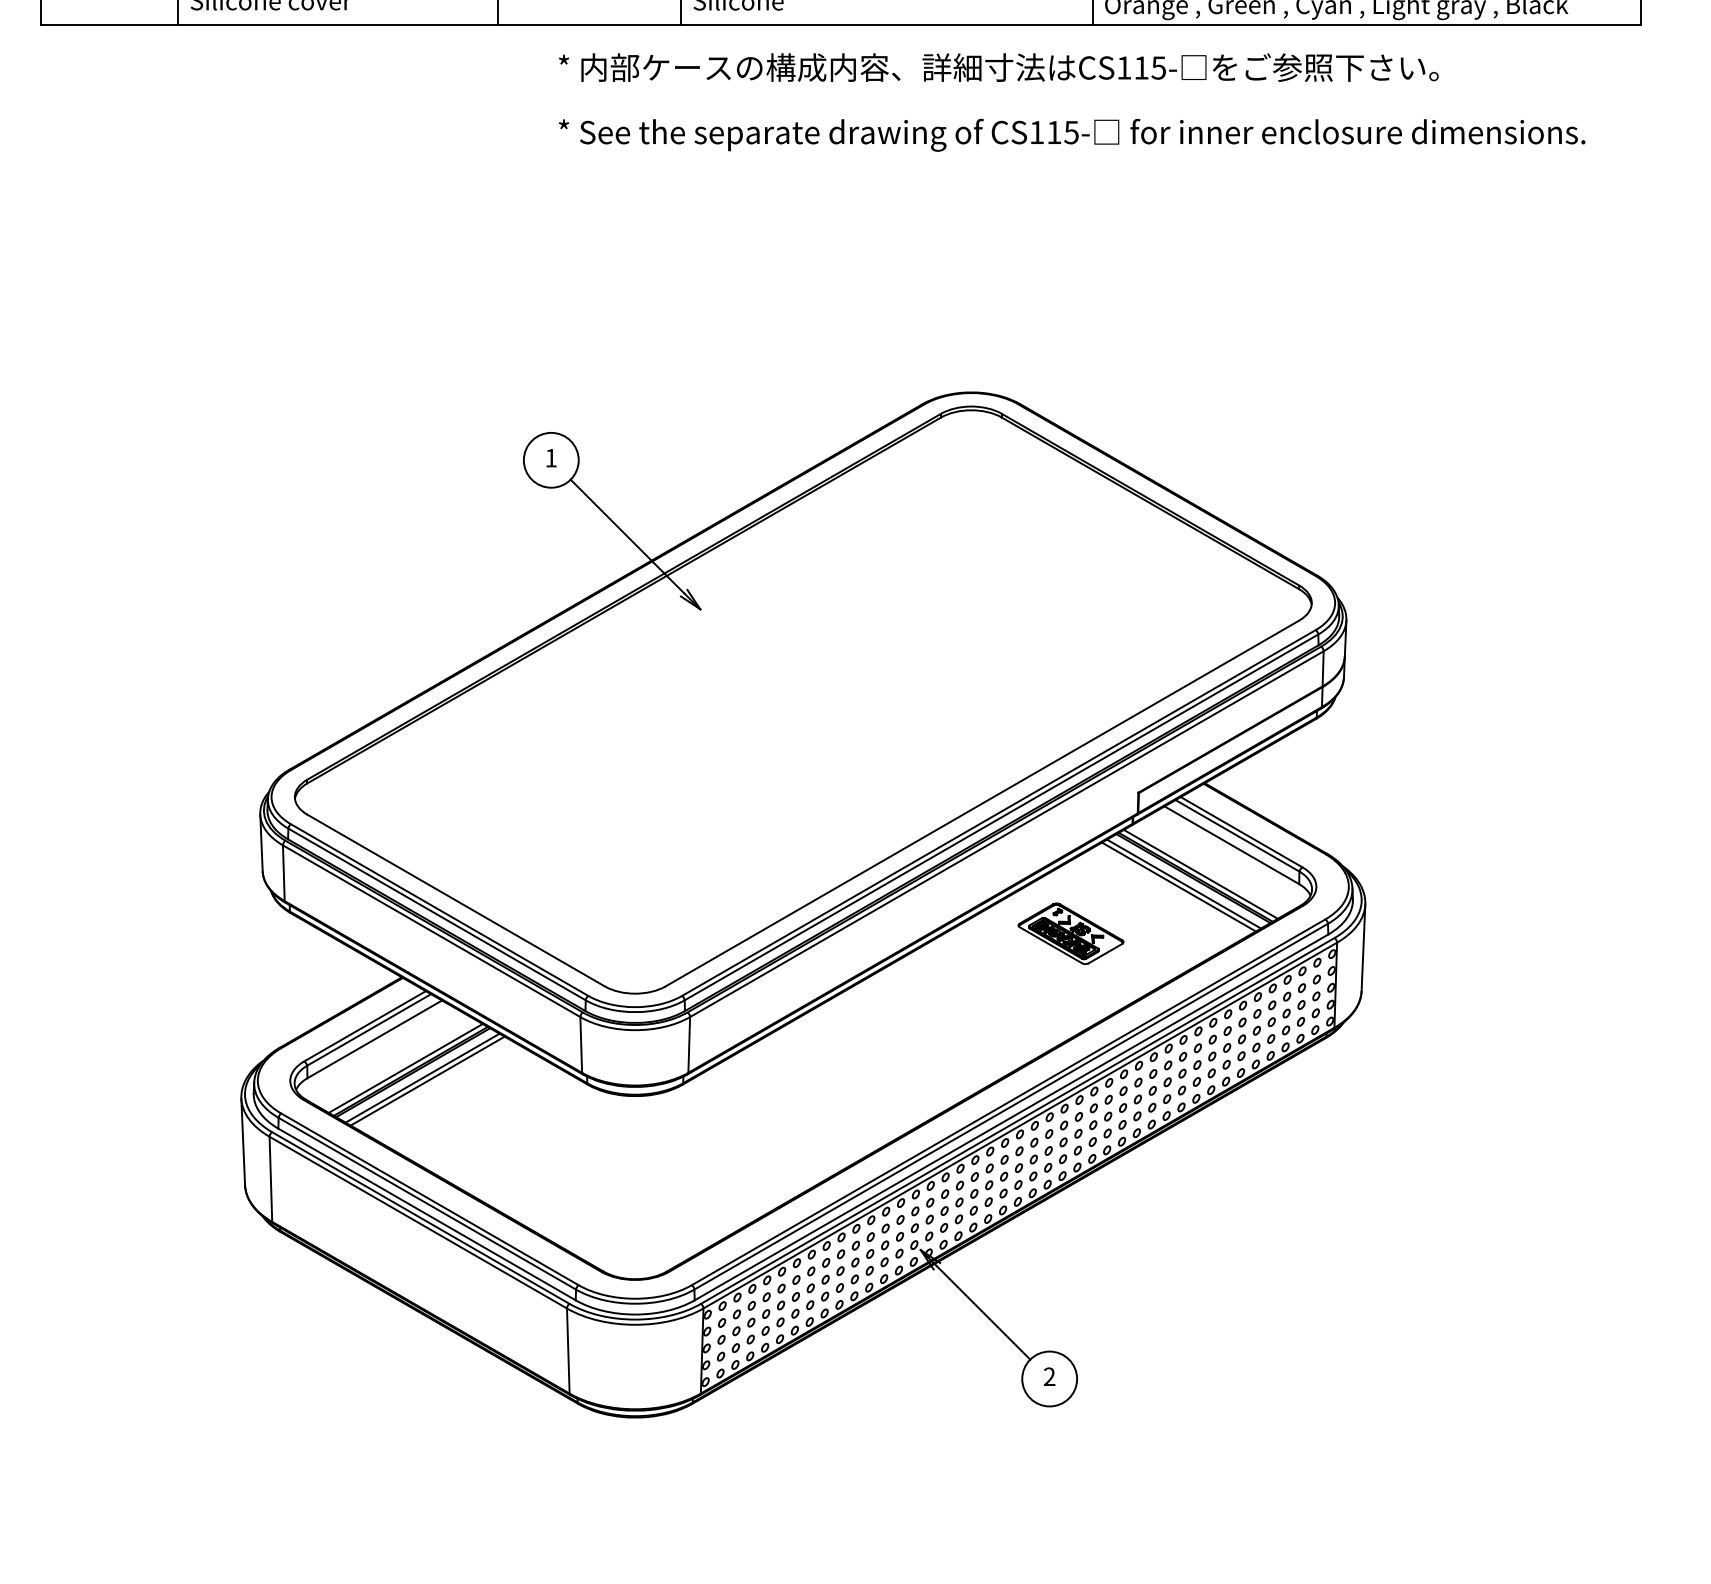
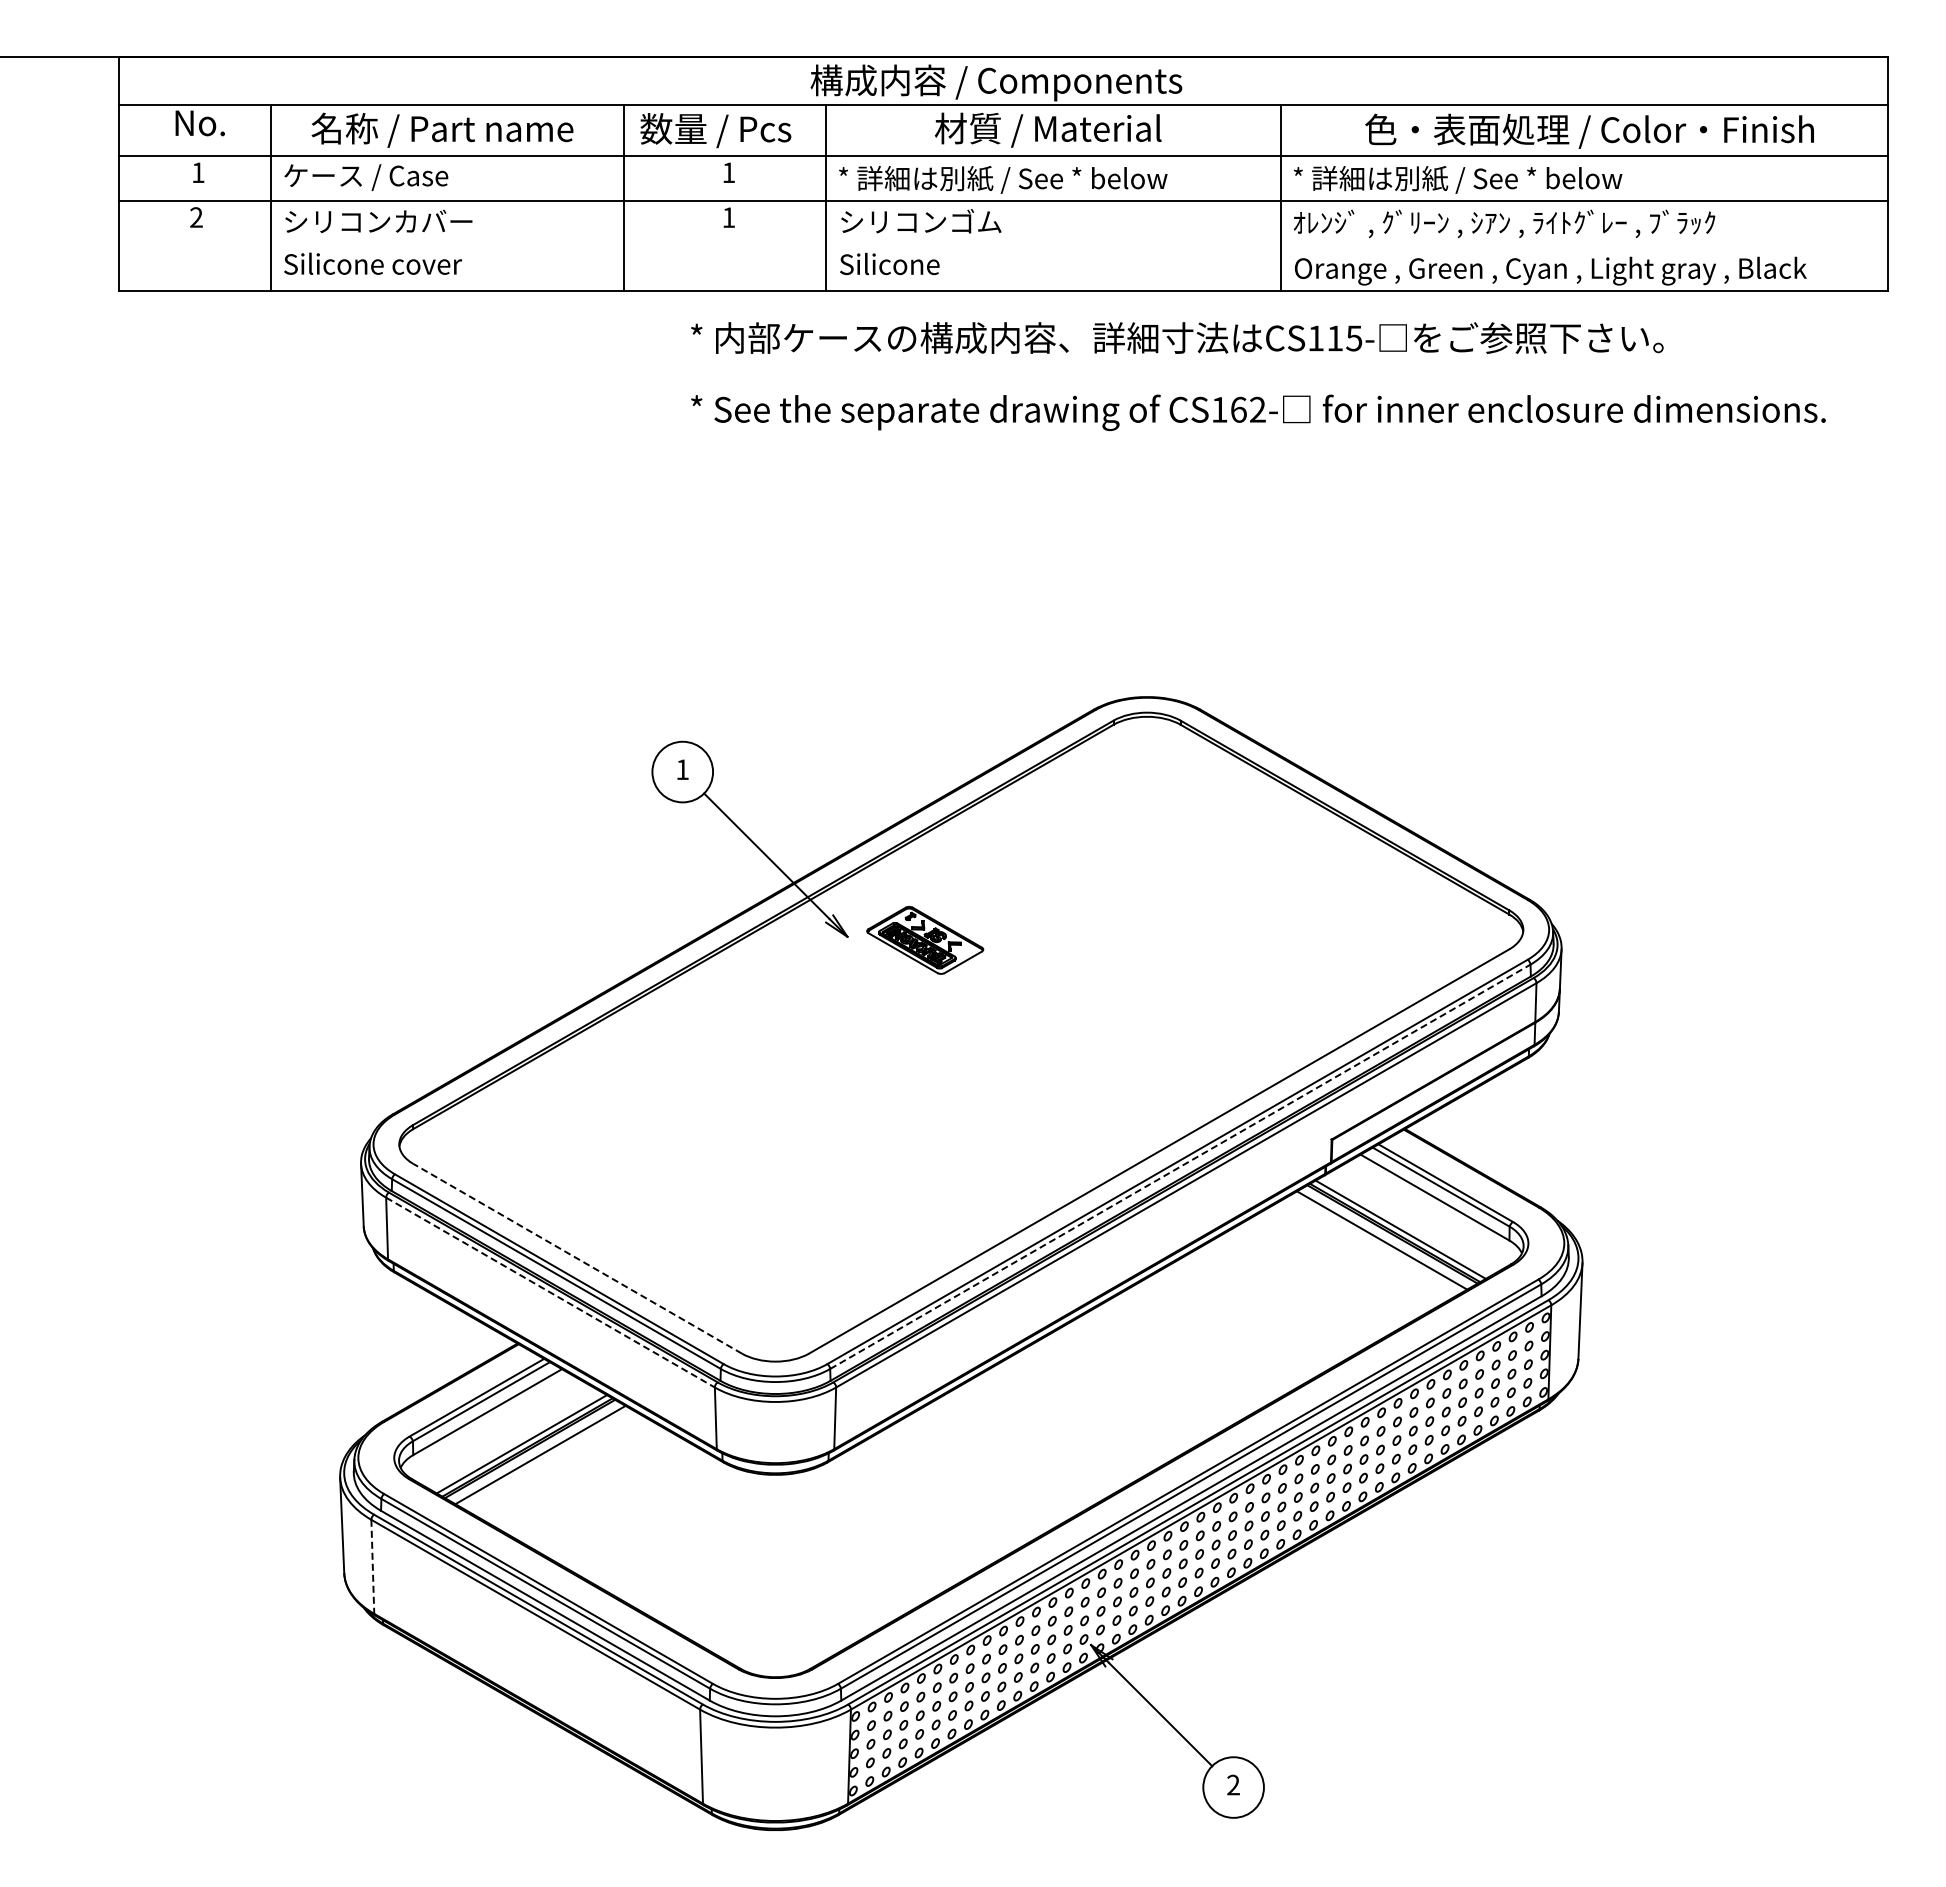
text: (1063, 132) -> (1248, 409), CS115- -> CS162-
line: (1001, 817) -> (1180, 1166), solid -> dashed
line: (1178, 886) -> (1376, 1243), removed
line: (456, 900) -> (577, 1258), solid -> dashed
line: (431, 931) -> (550, 1292), solid -> dashed
part: (1071, 933) -> (925, 940), moved
line: (428, 1081) -> (546, 1458), removed
line: (270, 1179) -> (372, 1567), solid -> dashed

